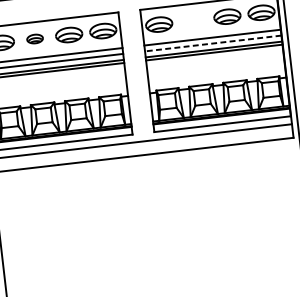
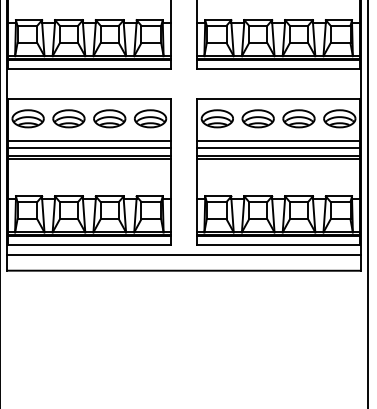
part: (192, 20) -> (257, 118), added
part: (34, 38) -> (68, 118), size x1.67
line: (213, 43) -> (278, 148), dashed -> solid

